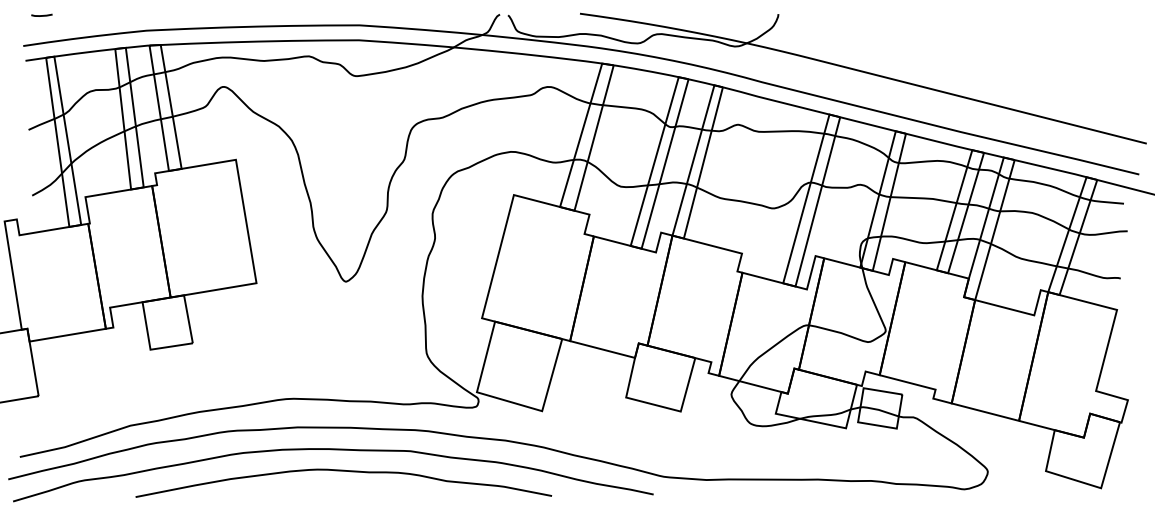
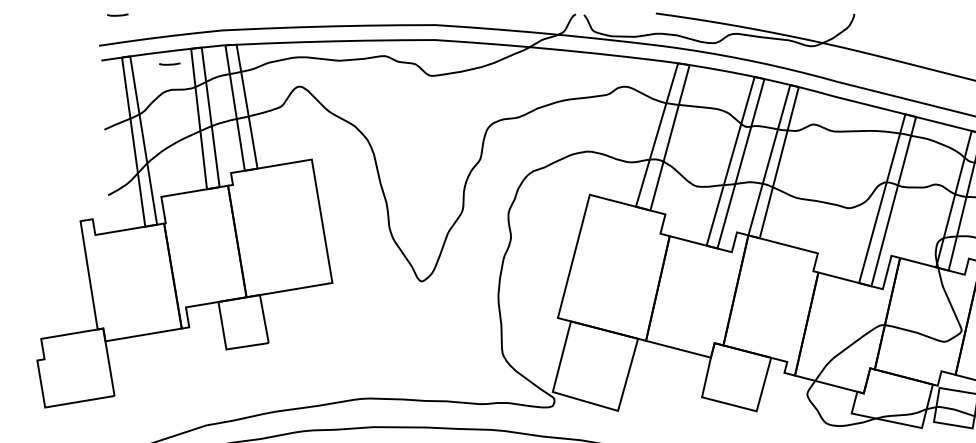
line: (93, 64) -> (169, 64), added

